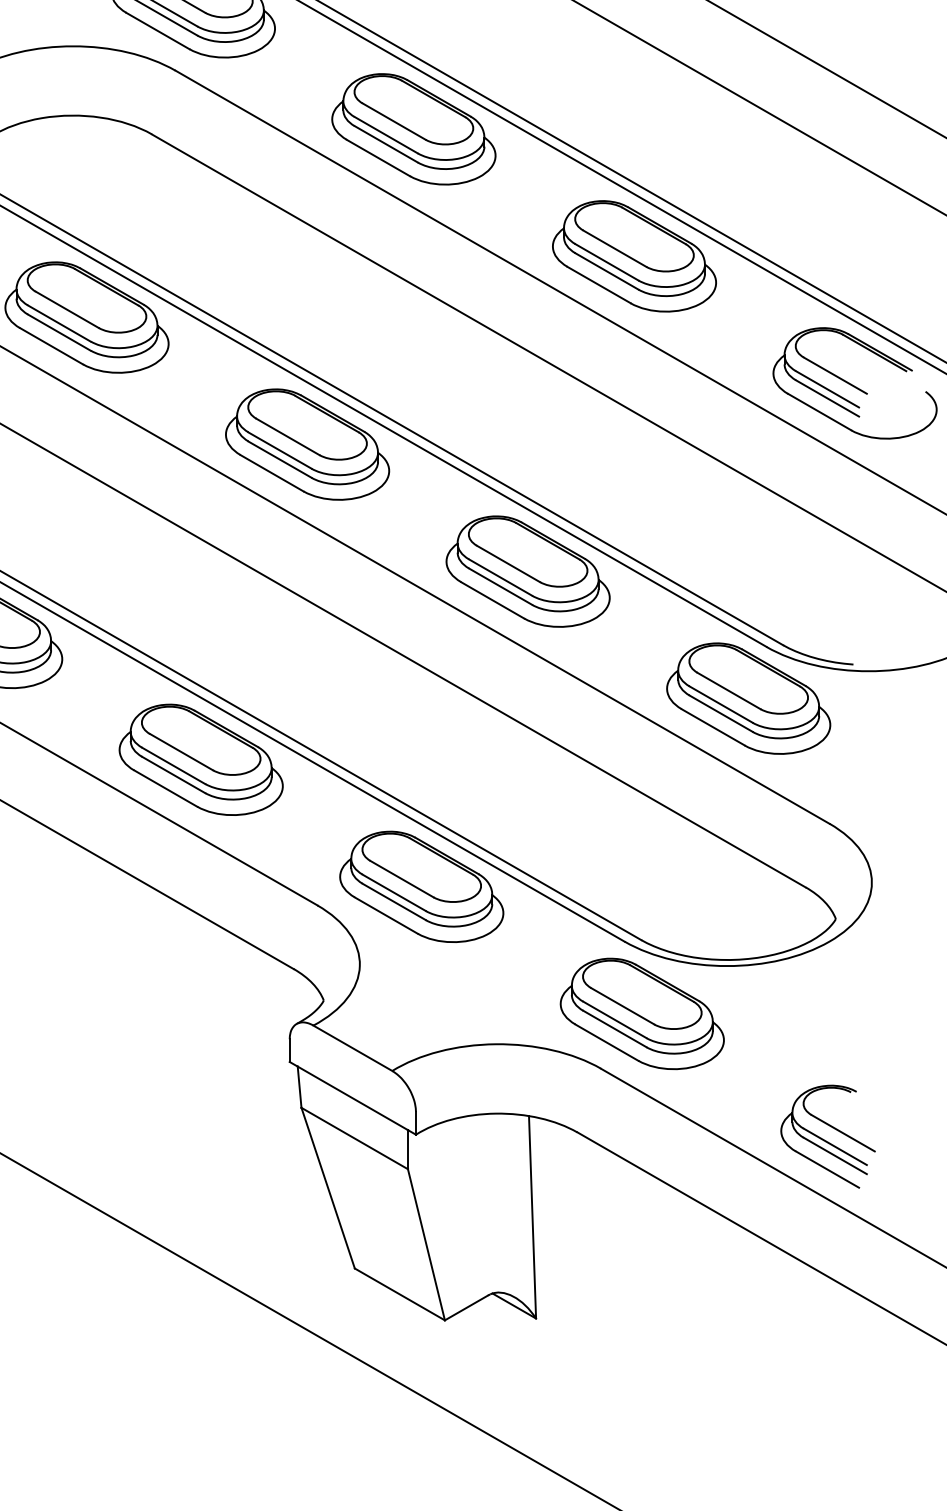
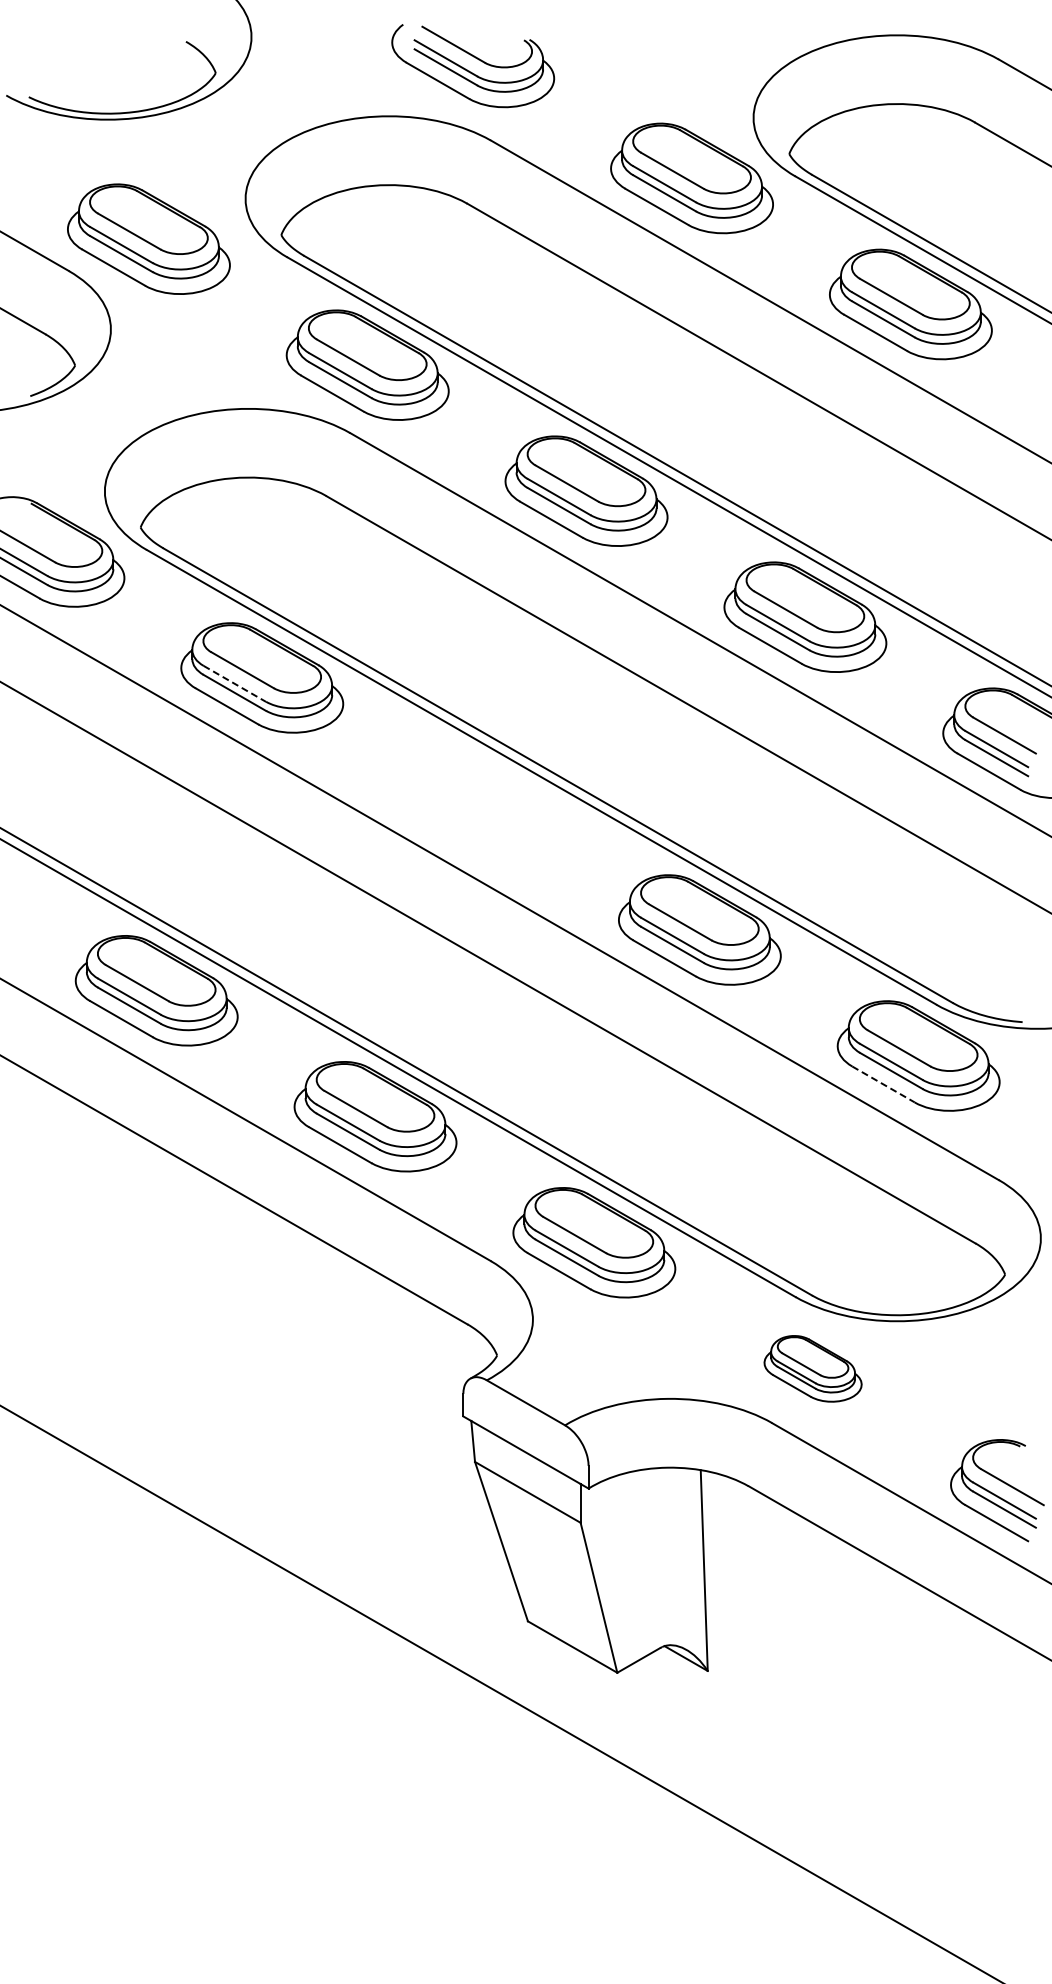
line: (60, 324) -> (235, 684), solid -> dashed
part: (307, 444) -> (480, 803), removed
line: (713, 727) -> (883, 1084), solid -> dashed
part: (641, 1013) -> (812, 1368), size x0.6

